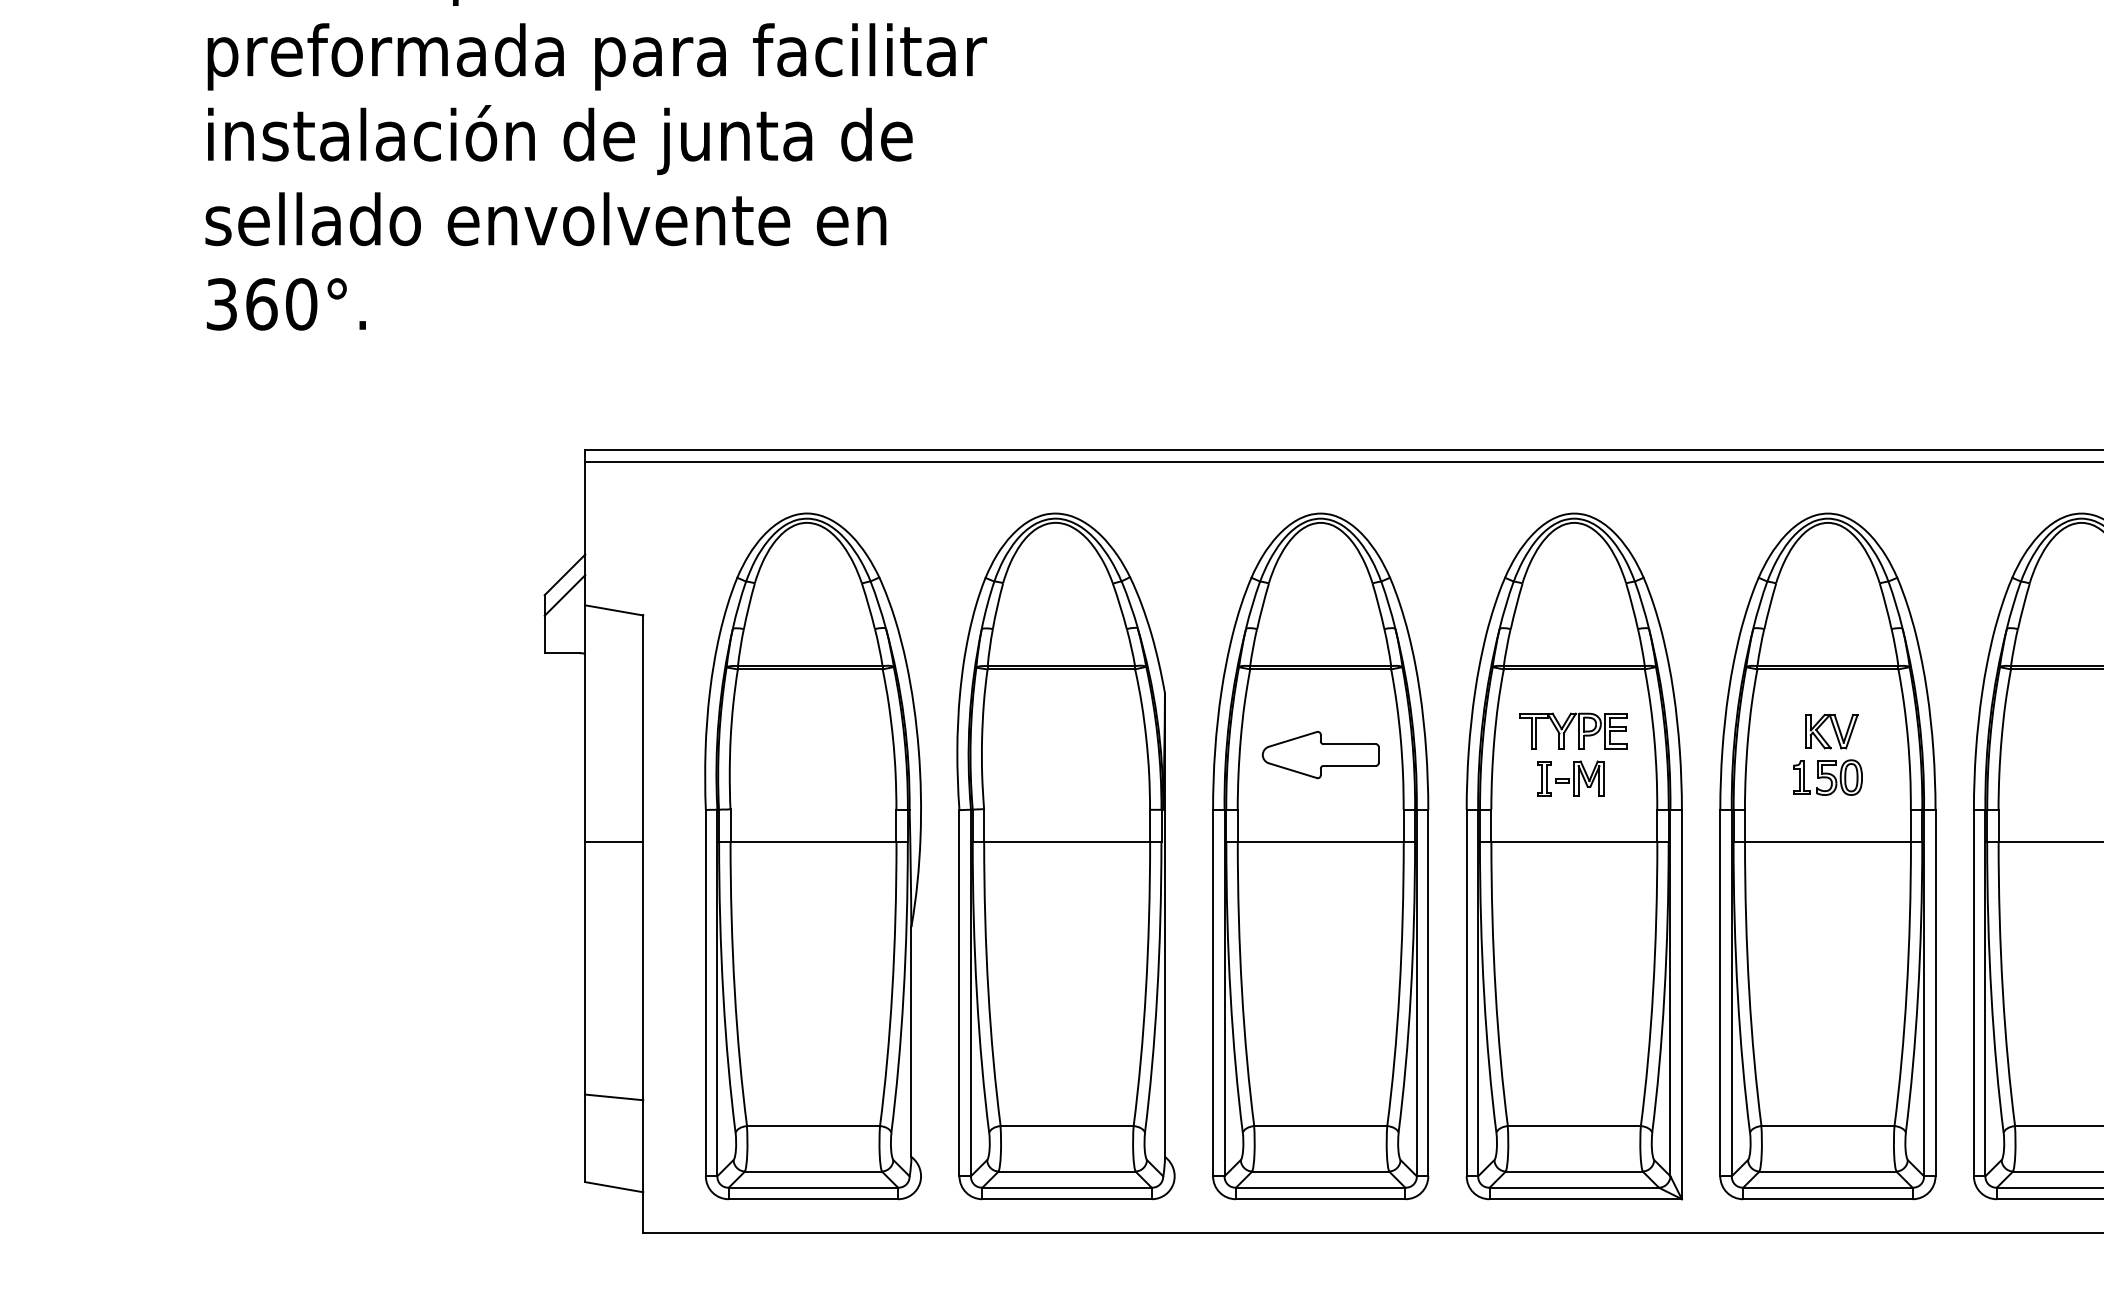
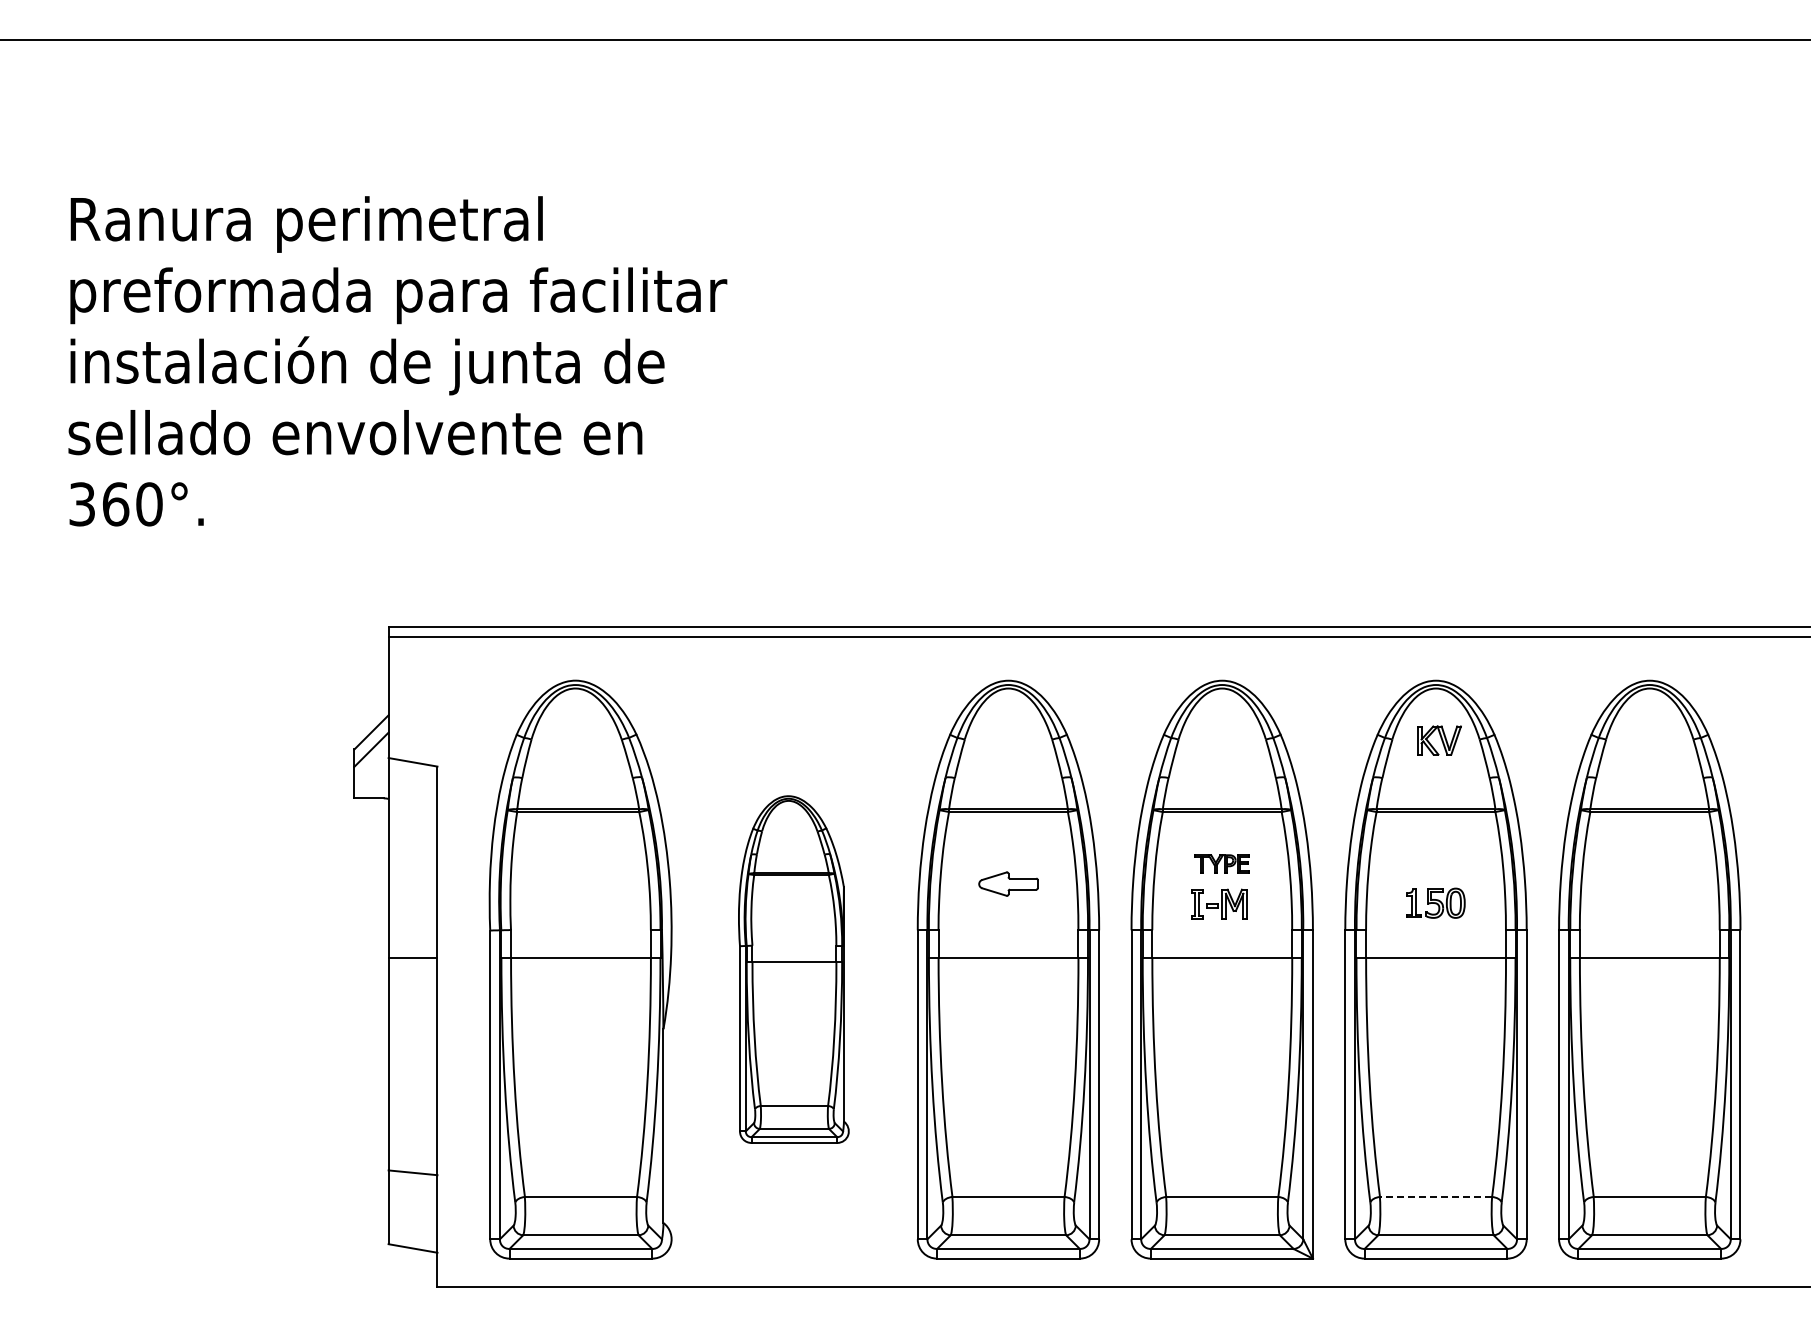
part: (1573, 730) -> (1221, 863), size x0.6
part: (1832, 731) -> (1439, 740), moved
part: (1320, 754) -> (1008, 883), size x0.6
part: (1065, 856) -> (793, 969), size x0.6
line: (1827, 1125) -> (1435, 1196), solid -> dashed

